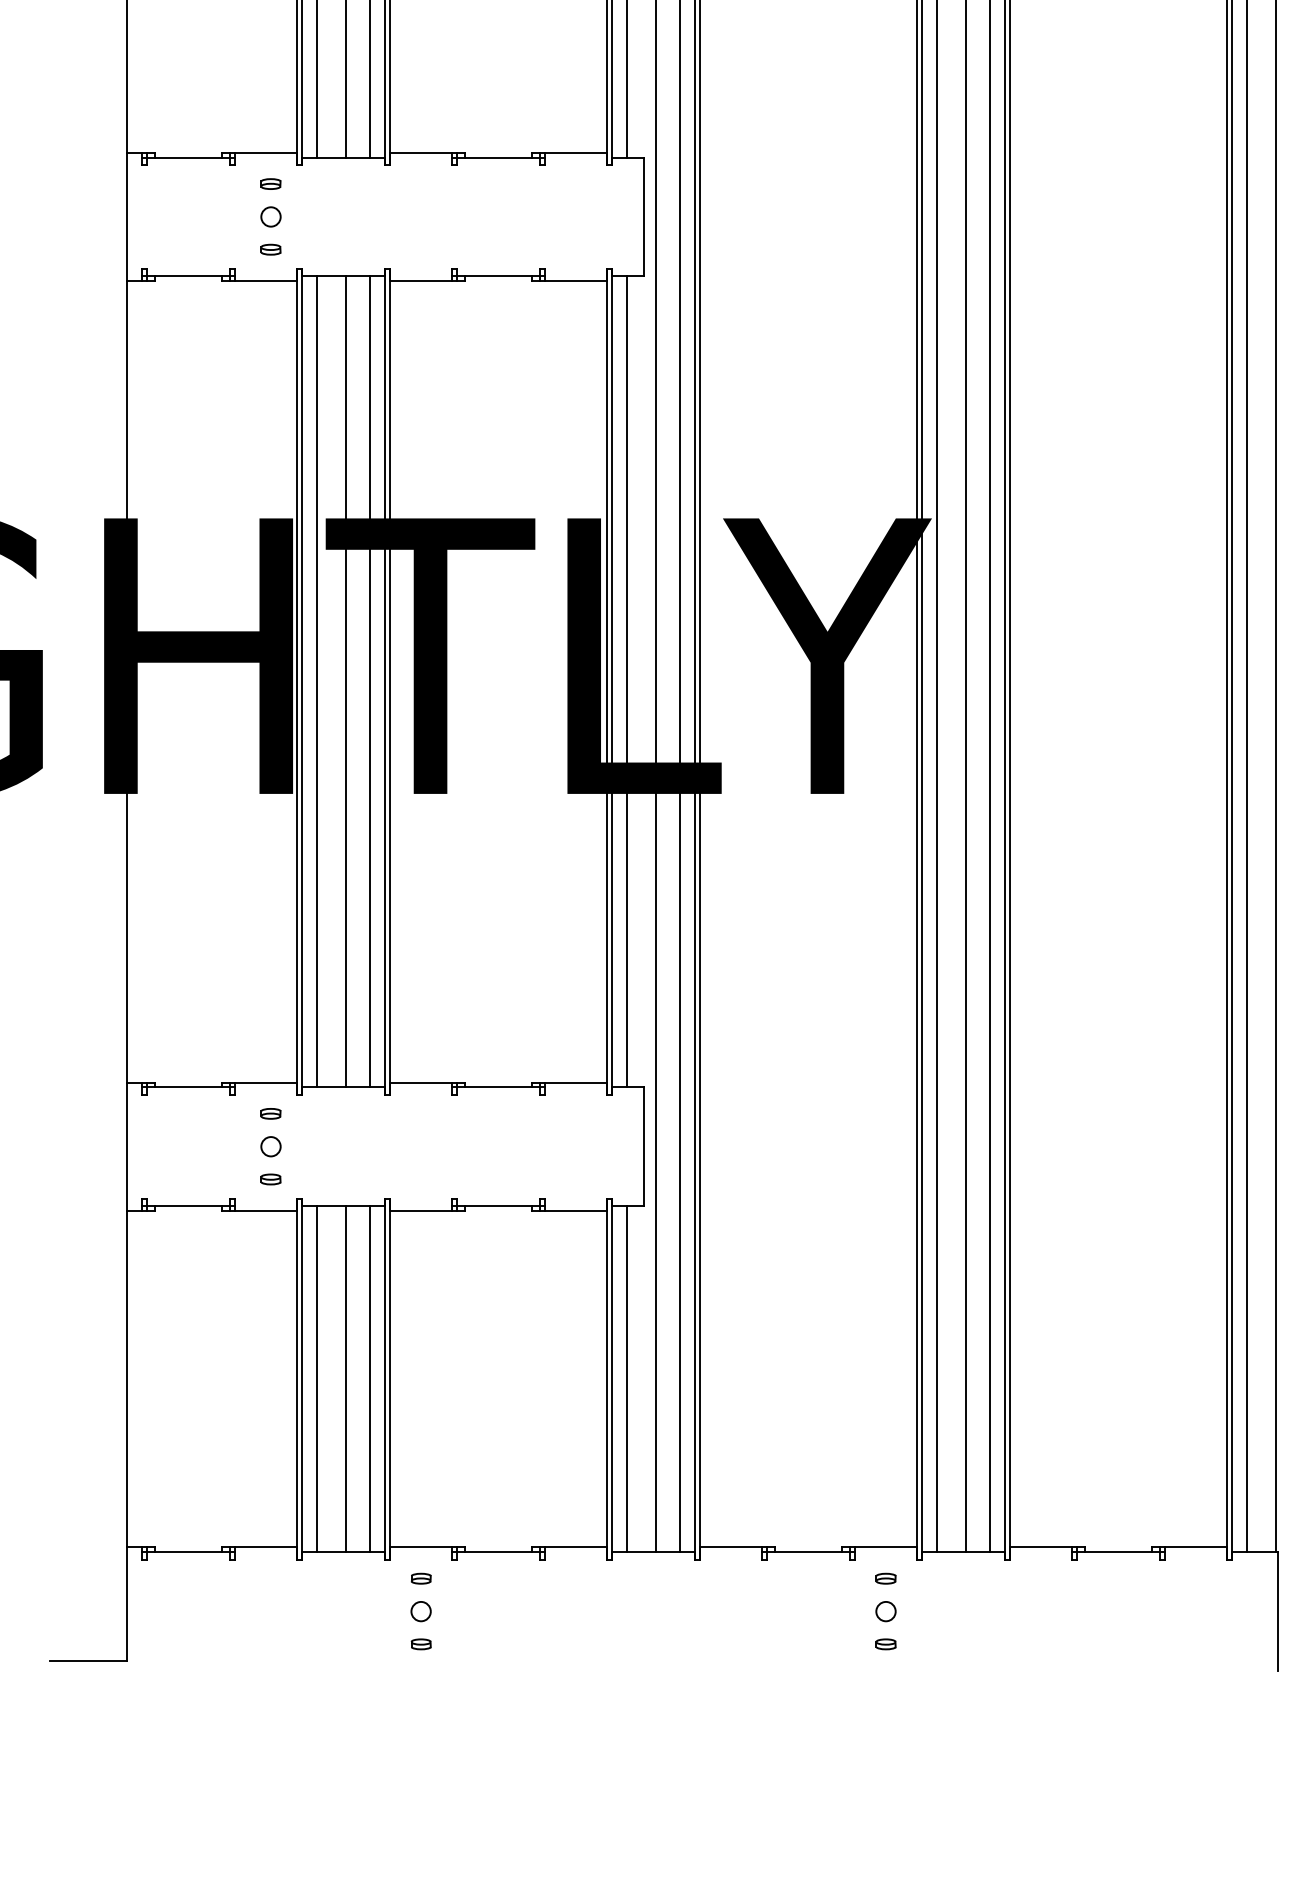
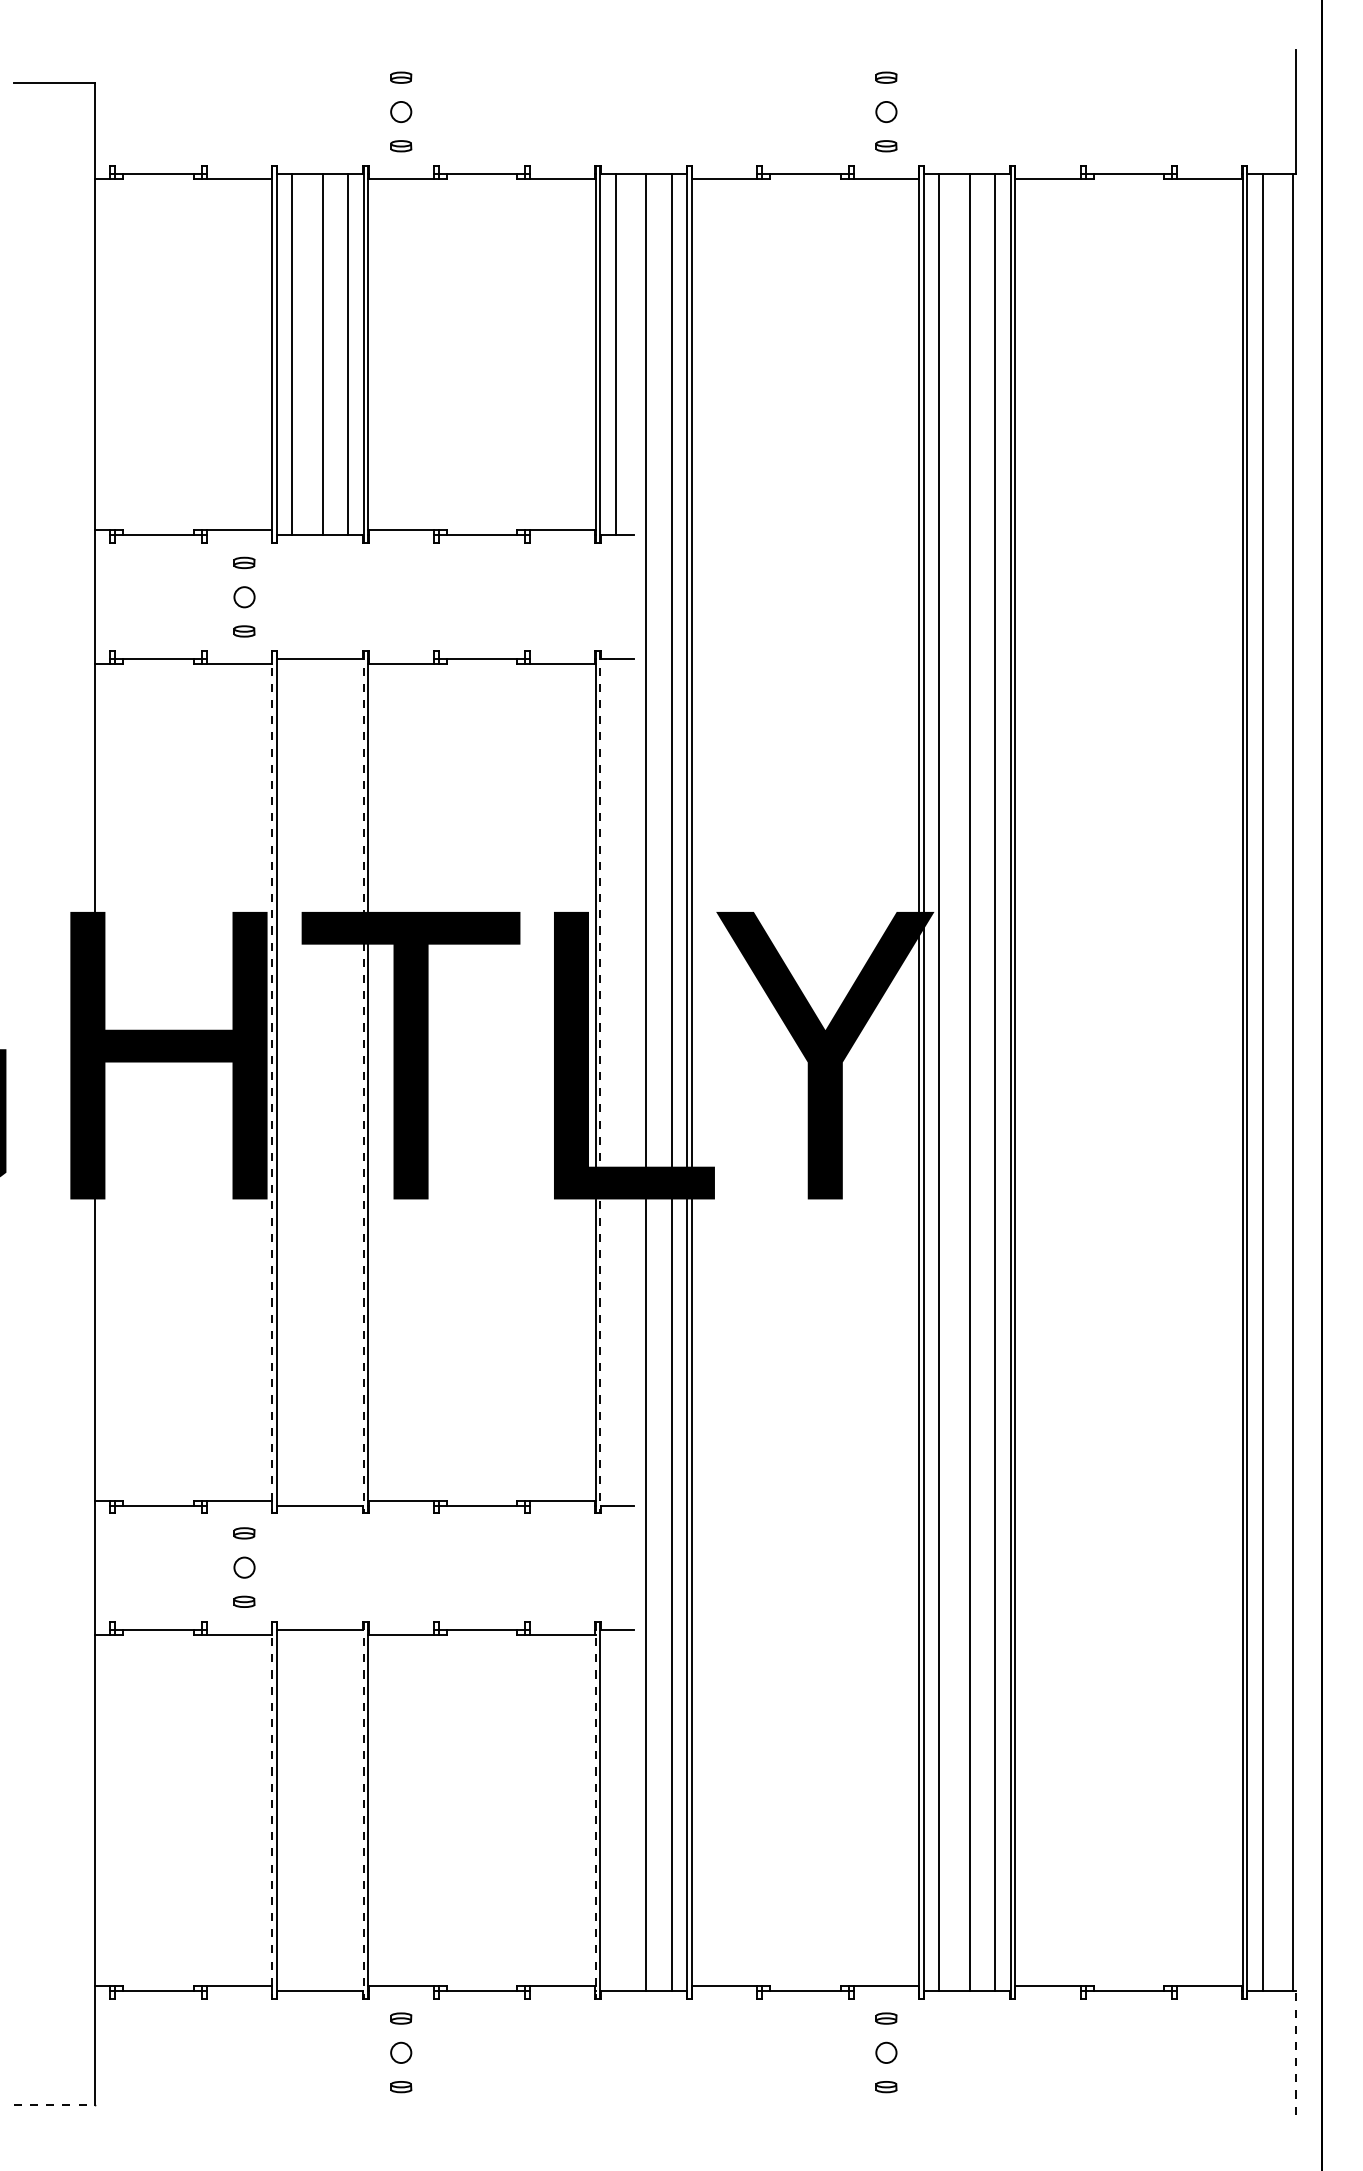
line: (643, 217) -> (633, 597), removed
line: (297, 681) -> (272, 1082), solid -> dashed
line: (316, 681) -> (292, 1082), removed
line: (345, 681) -> (322, 1082), removed
line: (370, 681) -> (348, 1082), removed
line: (384, 681) -> (363, 1082), solid -> dashed
line: (612, 681) -> (600, 1082), solid -> dashed
line: (626, 681) -> (615, 1082), removed
line: (643, 1146) -> (633, 1567), removed
line: (316, 1378) -> (292, 1809), removed
line: (345, 1378) -> (322, 1809), removed
line: (370, 1378) -> (348, 1809), removed
line: (626, 1378) -> (615, 1809), removed
line: (297, 1379) -> (272, 1810), solid -> dashed
line: (384, 1379) -> (363, 1810), solid -> dashed
line: (607, 1379) -> (595, 1810), solid -> dashed
line: (1277, 1611) -> (1295, 2052), solid -> dashed
line: (88, 1661) -> (54, 2104), solid -> dashed

